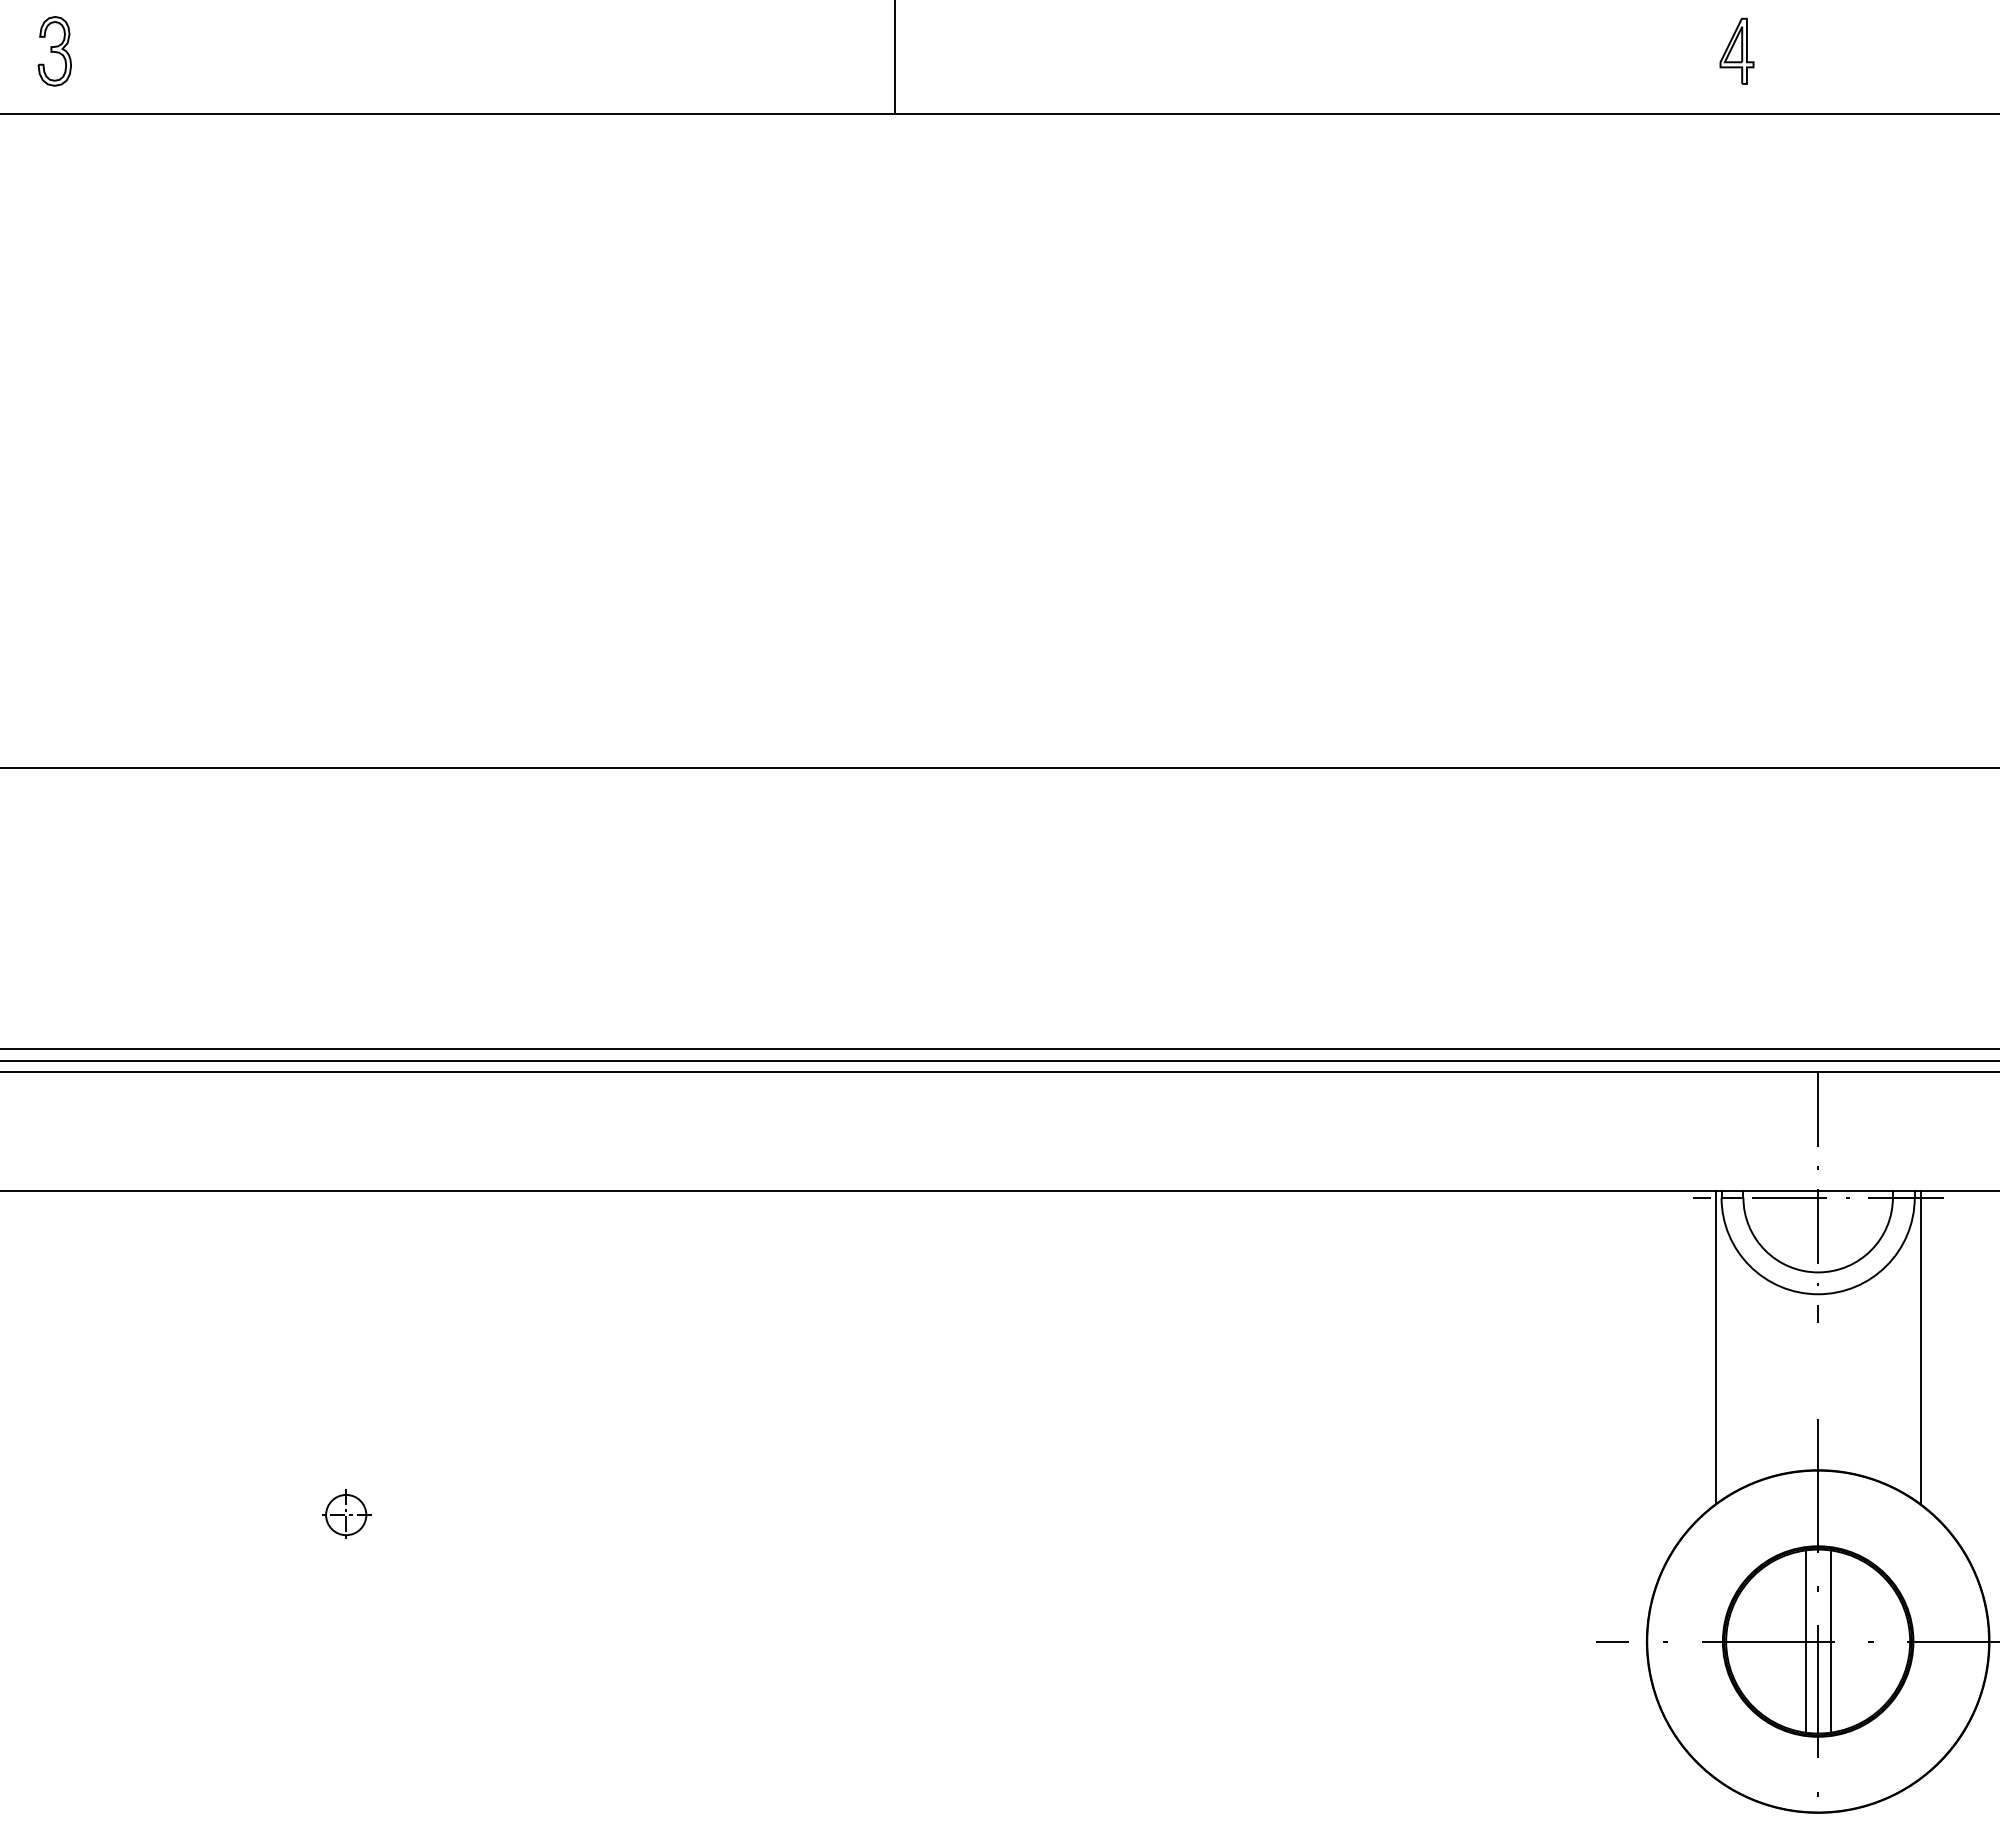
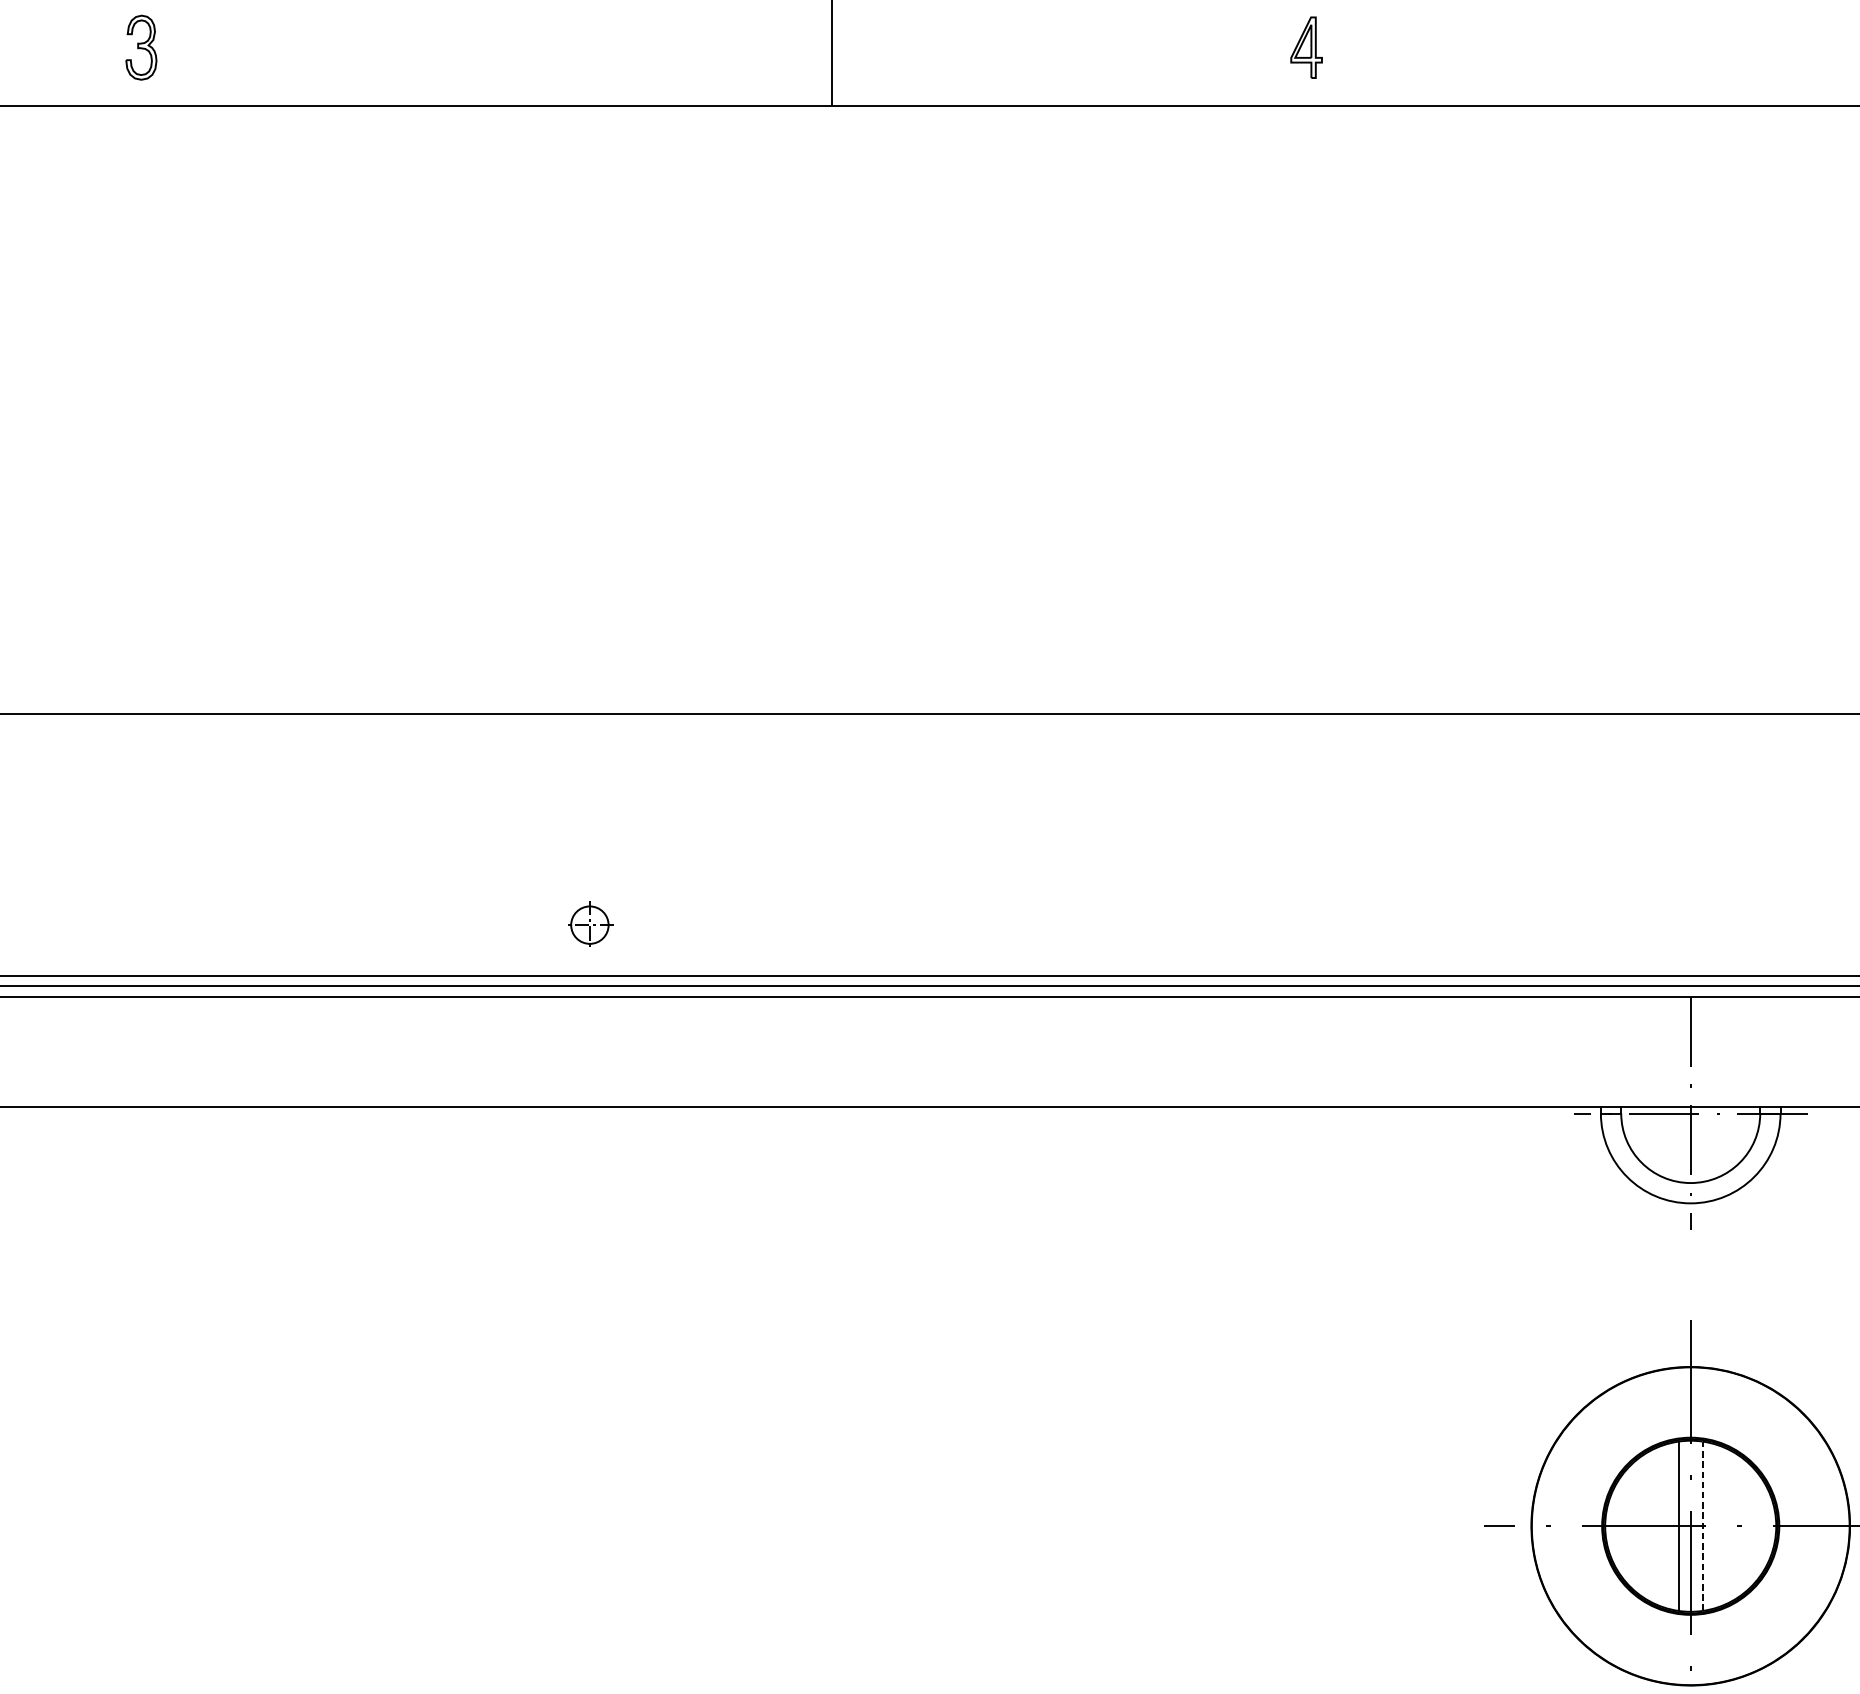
part: (1736, 50) -> (1306, 46), moved
part: (54, 51) -> (141, 47), moved
line: (1715, 1347) -> (1595, 1252), removed
line: (1920, 1347) -> (1785, 1252), removed
part: (346, 1513) -> (590, 923), moved
line: (1830, 1641) -> (1702, 1526), solid -> dashed

